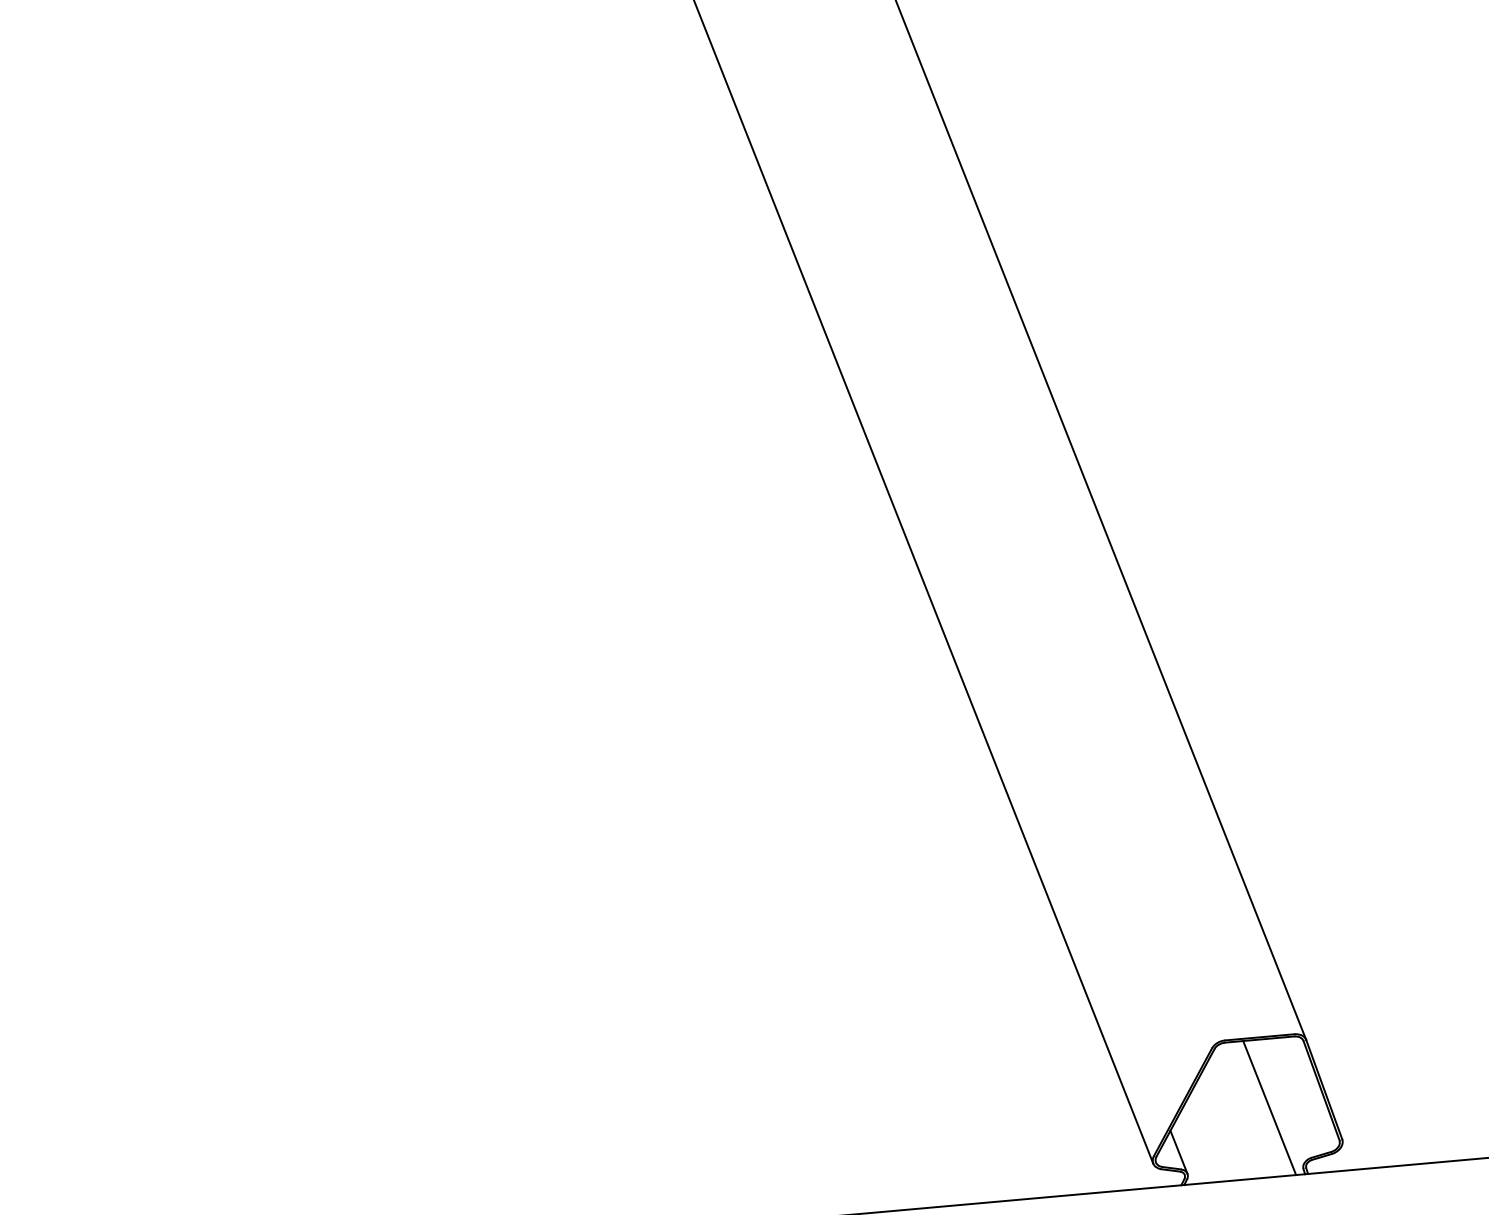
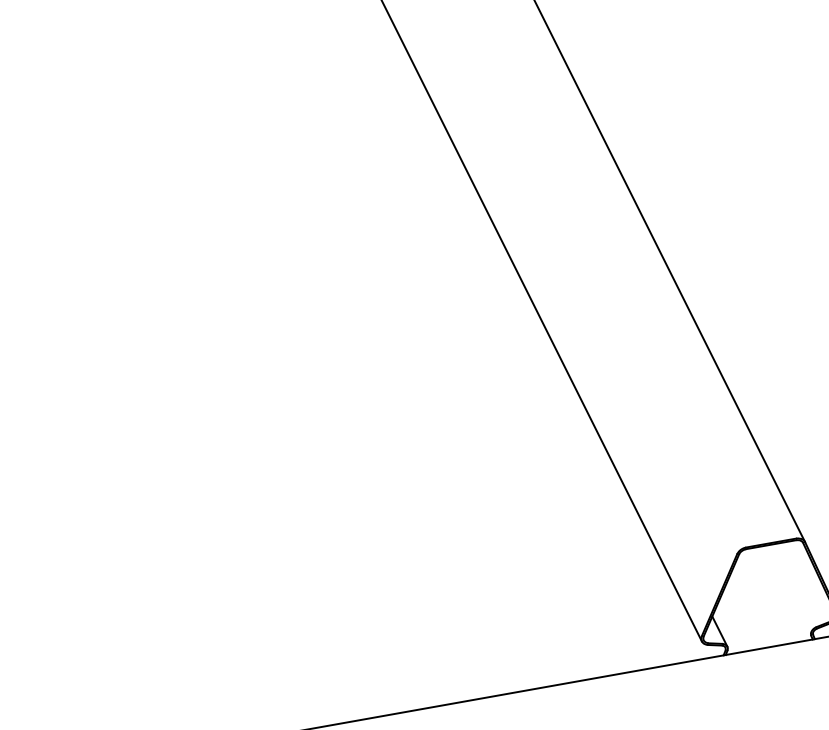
line: (1269, 1108) -> (782, 594), removed

